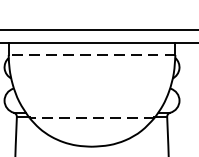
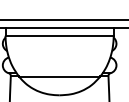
line: (91, 54) -> (59, 35), dashed -> solid
line: (91, 117) -> (59, 76), dashed -> solid

